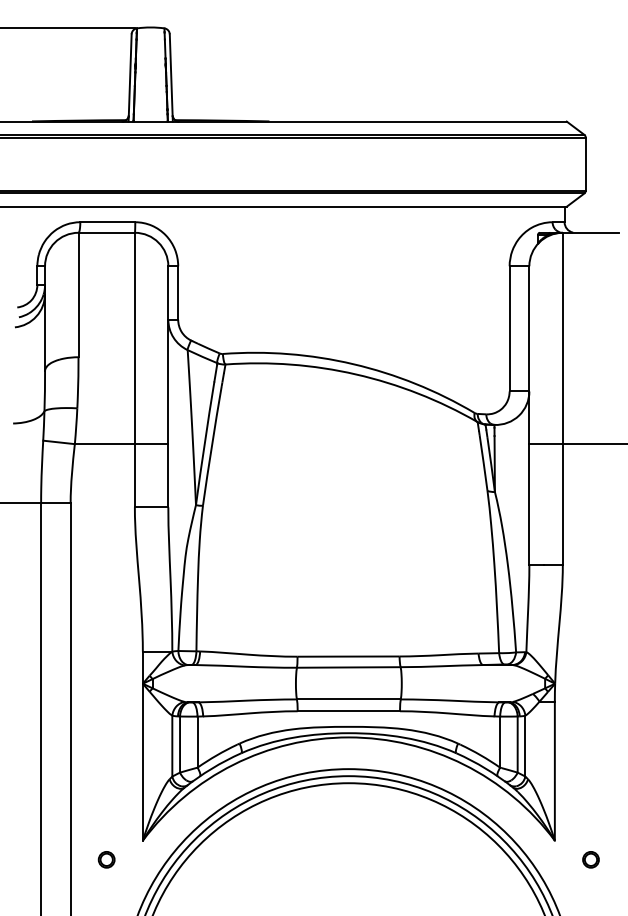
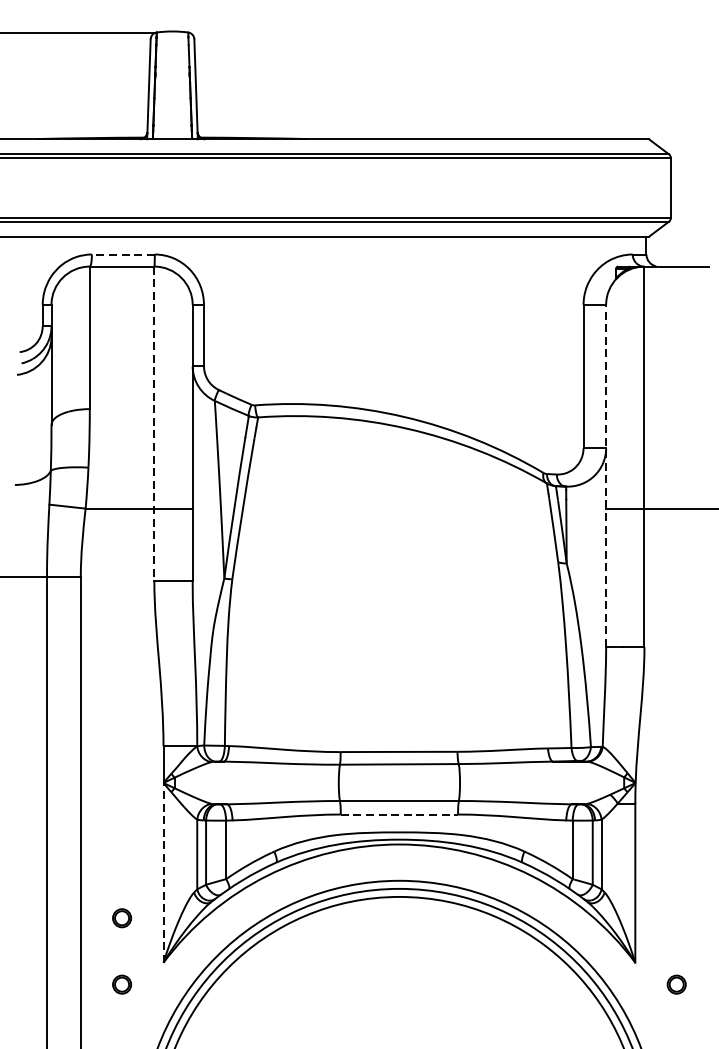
line: (107, 222) -> (123, 254), solid -> dashed
line: (134, 370) -> (153, 424), solid -> dashed
line: (529, 415) -> (606, 475), solid -> dashed
line: (349, 711) -> (400, 814), solid -> dashed
line: (142, 761) -> (163, 872), solid -> dashed
part: (106, 801) -> (121, 917), added

